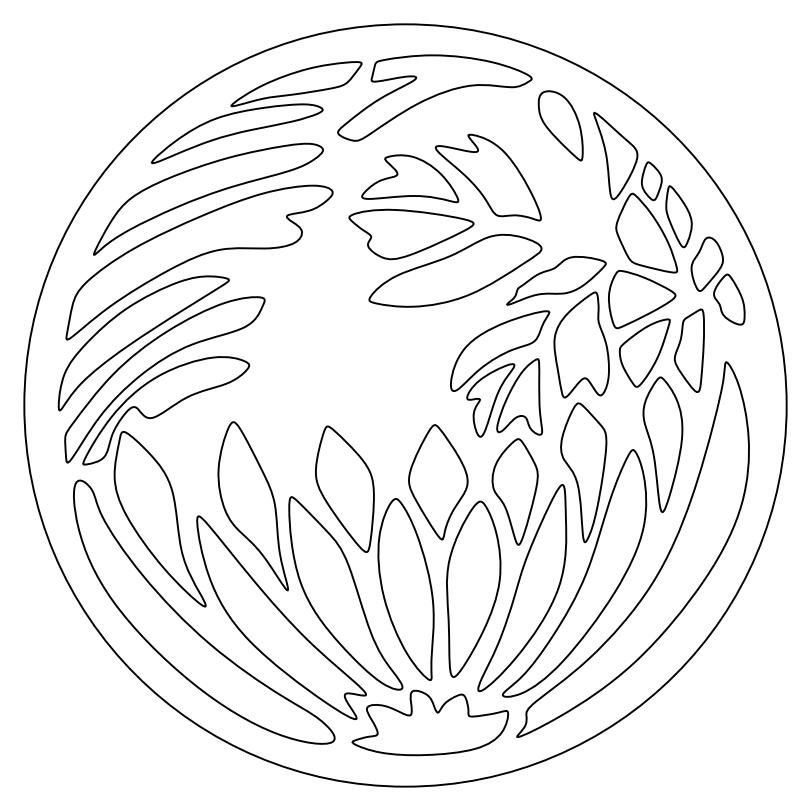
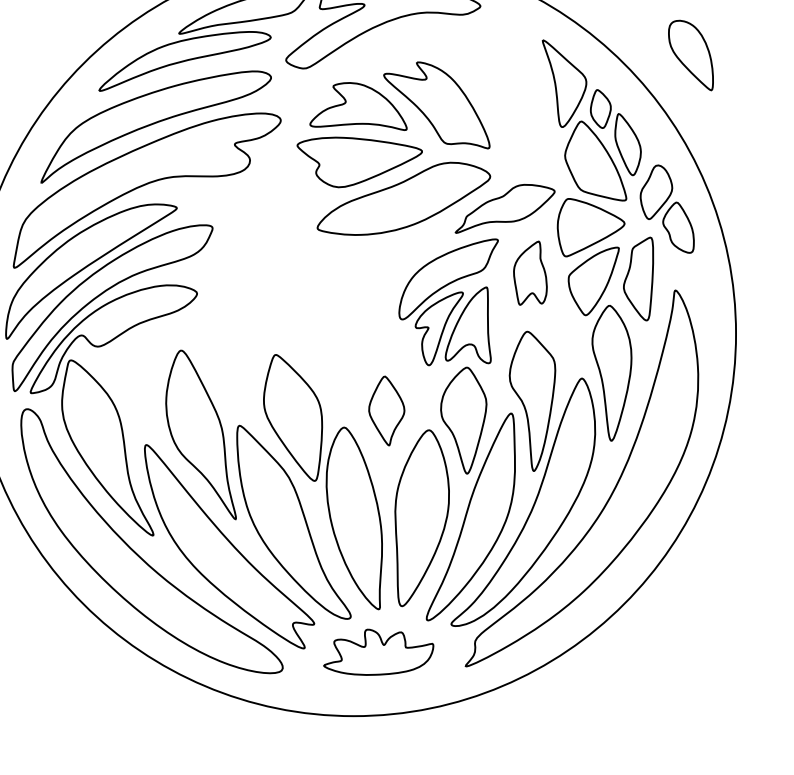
part: (560, 125) -> (690, 55), moved
part: (581, 344) -> (530, 272), size x0.6
part: (438, 482) -> (386, 411), size x0.6
part: (430, 722) -> (378, 651), size x0.7

